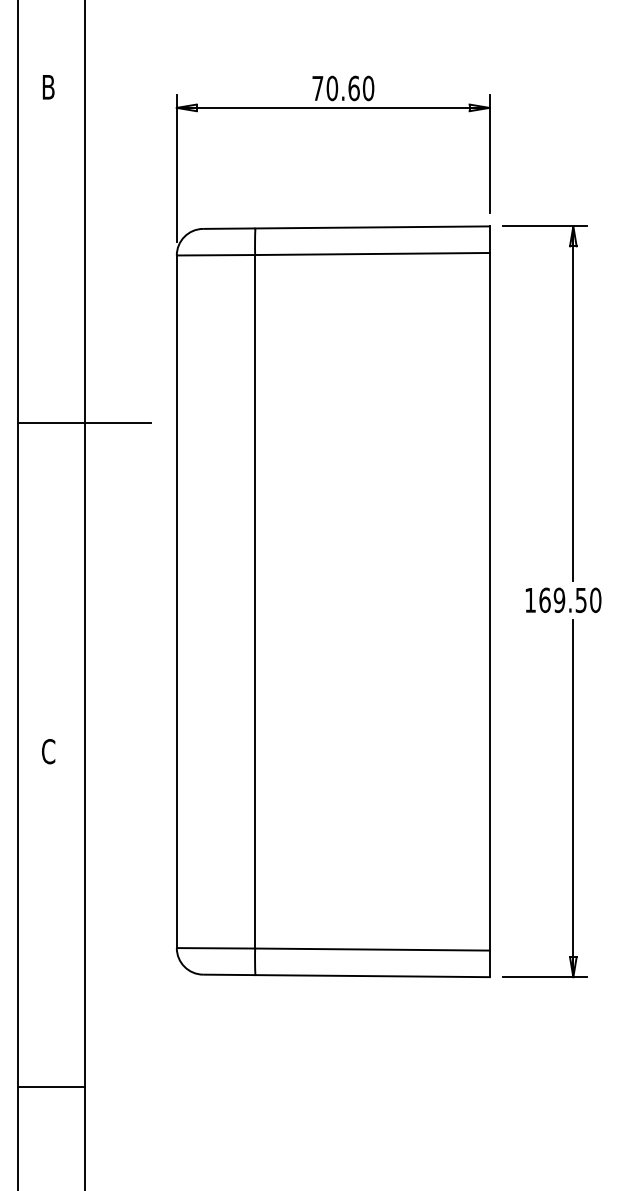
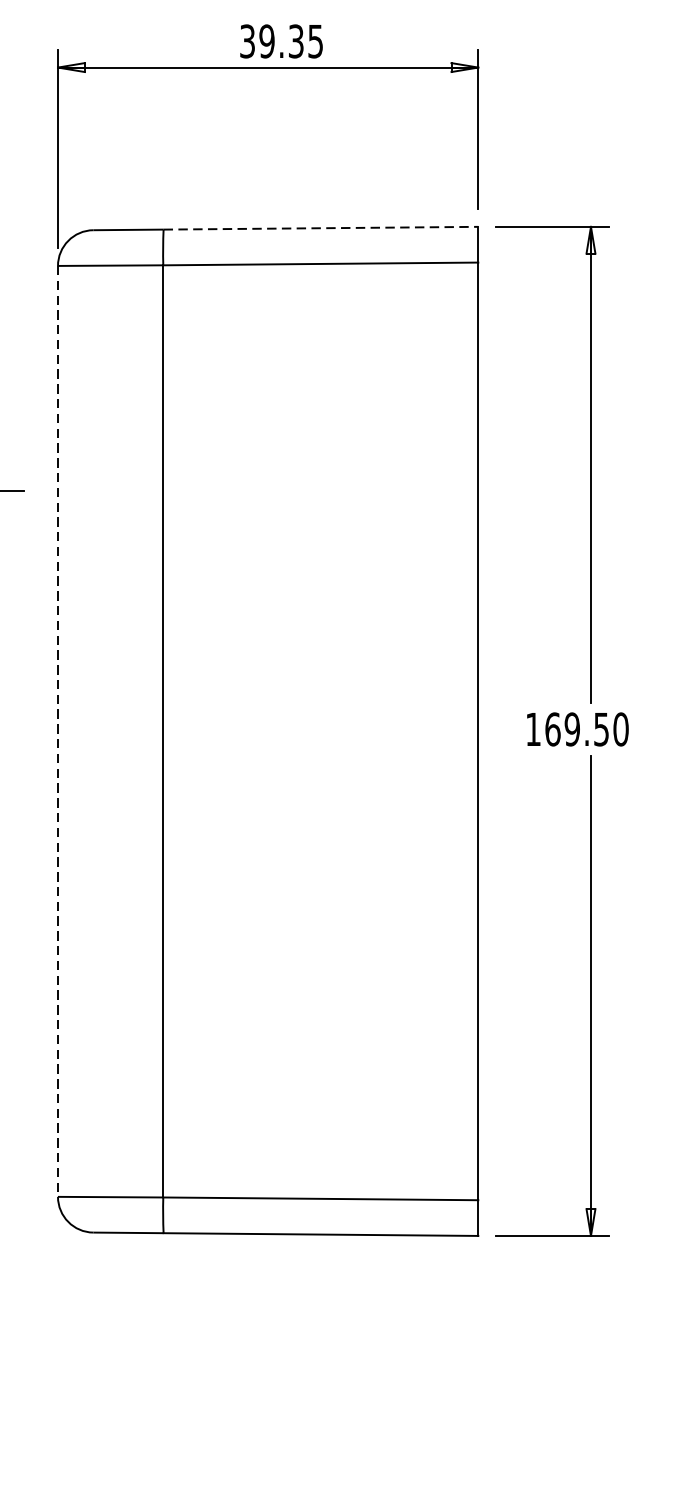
text: (343, 88) -> (282, 41), 70.60 -> 39.35
line: (372, 227) -> (321, 228), solid -> dashed
line: (176, 602) -> (57, 732), solid -> dashed

